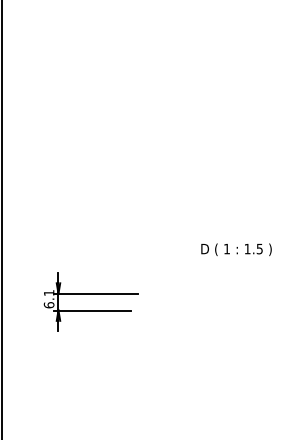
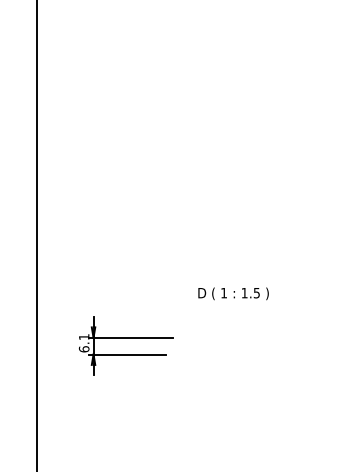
text: (236, 249) -> (233, 293), moved

